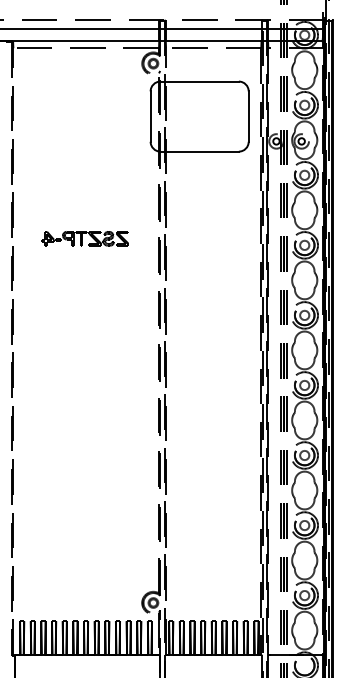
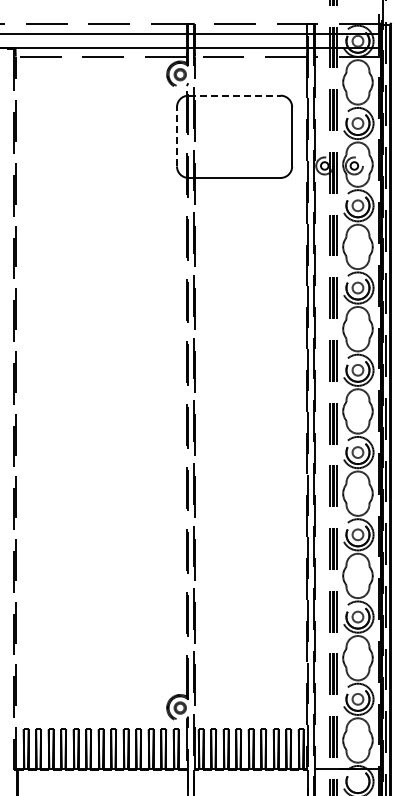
line: (200, 81) -> (235, 95), solid -> dashed
line: (150, 116) -> (176, 136), solid -> dashed
part: (85, 238) -> (100, 280), removed

